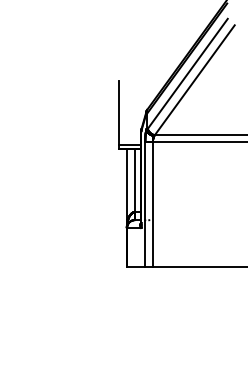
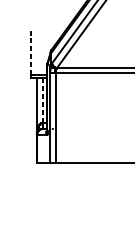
line: (119, 112) -> (31, 52), solid -> dashed
line: (134, 181) -> (42, 101), solid -> dashed

